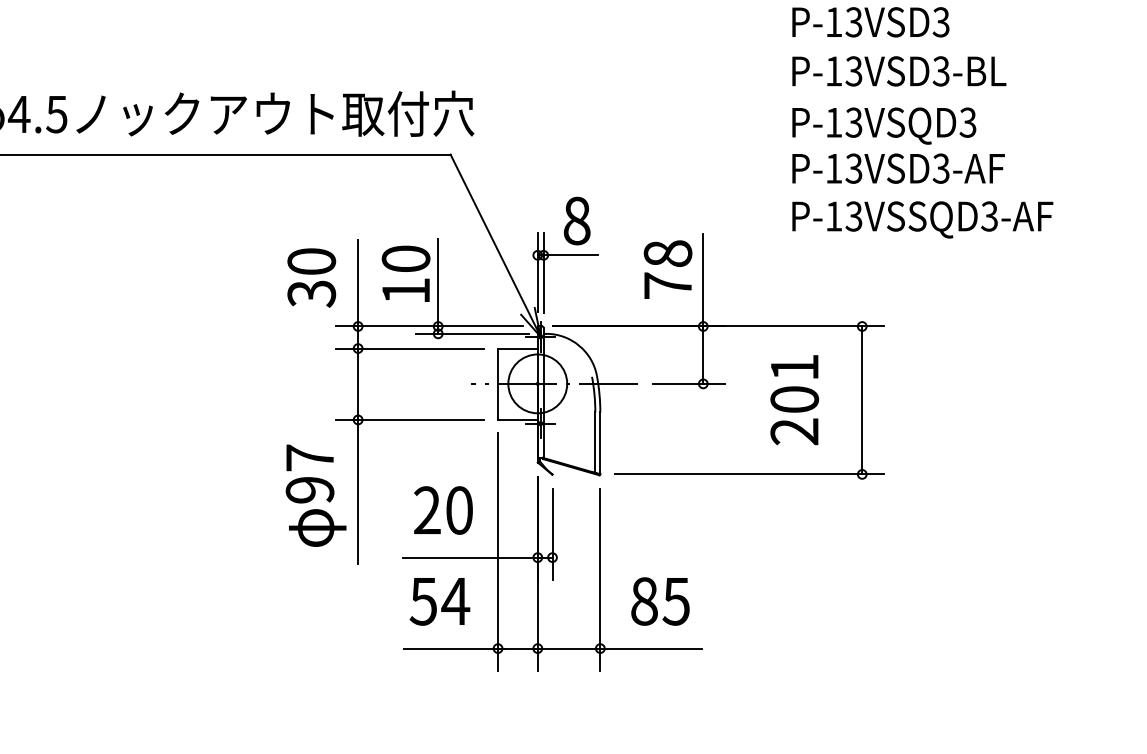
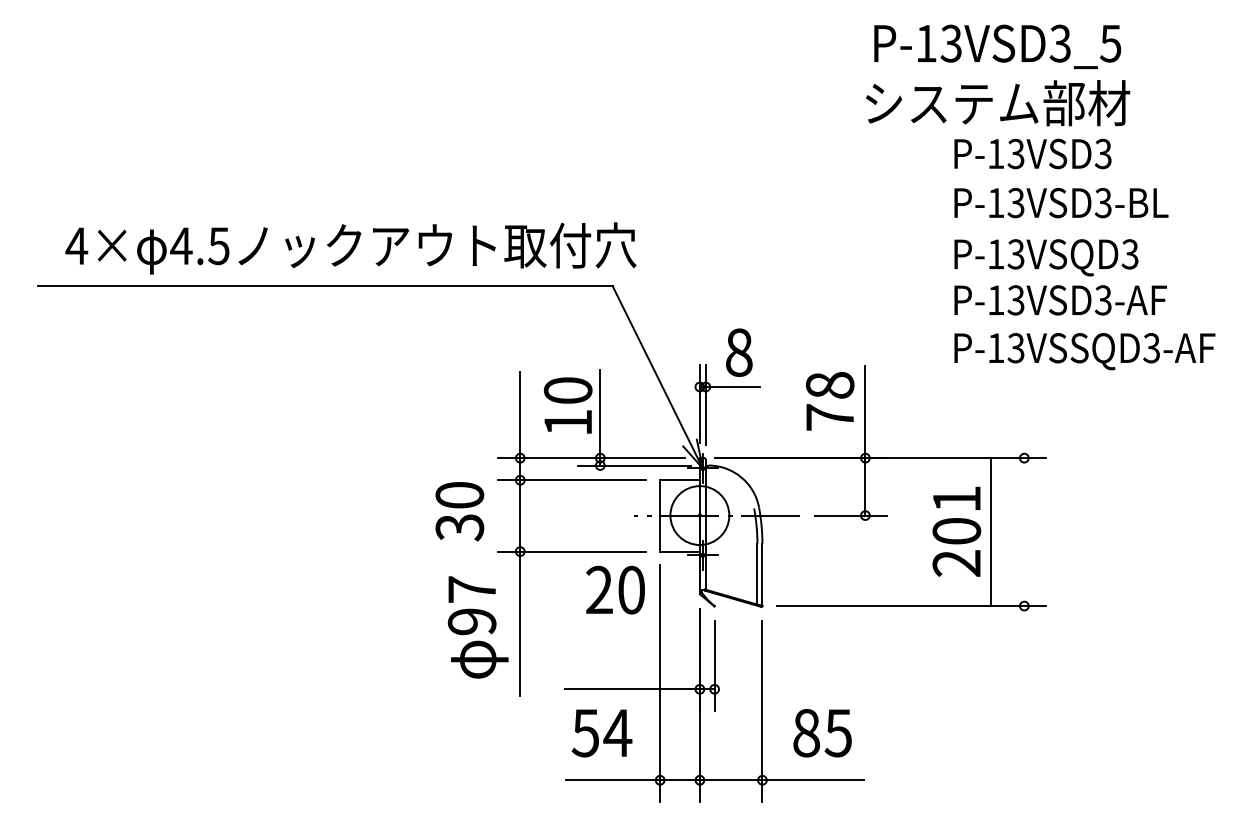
text: (311, 277) -> (459, 511), moved
line: (862, 400) -> (991, 532), moved
text: (443, 509) -> (615, 589), moved

